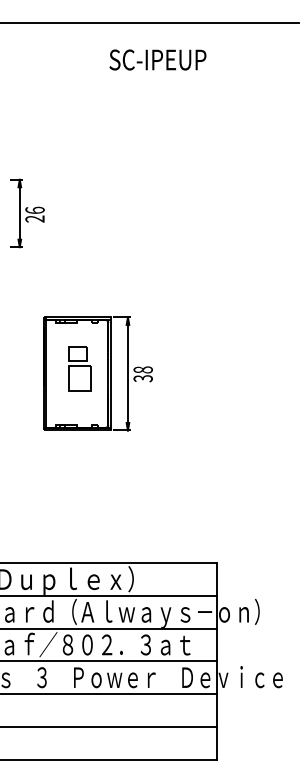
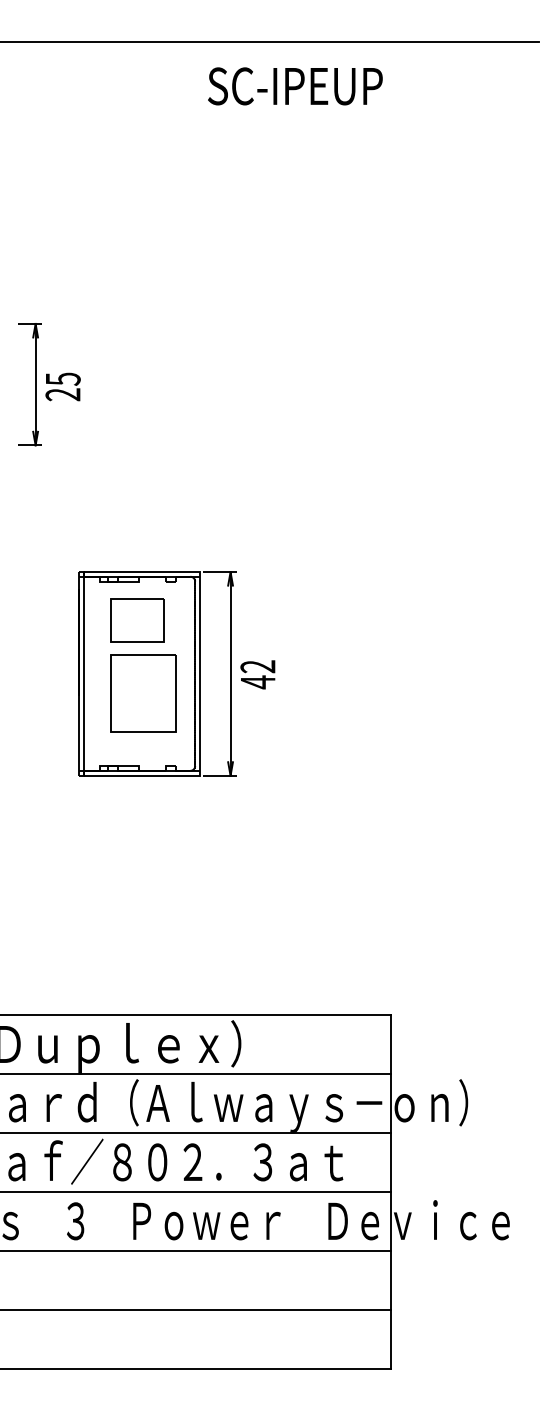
text: (157, 59) -> (294, 85), moved
text: (34, 210) -> (62, 379), 26 -> 25
part: (79, 368) -> (143, 664), size x1.67
text: (142, 374) -> (256, 674), 38 -> 42

